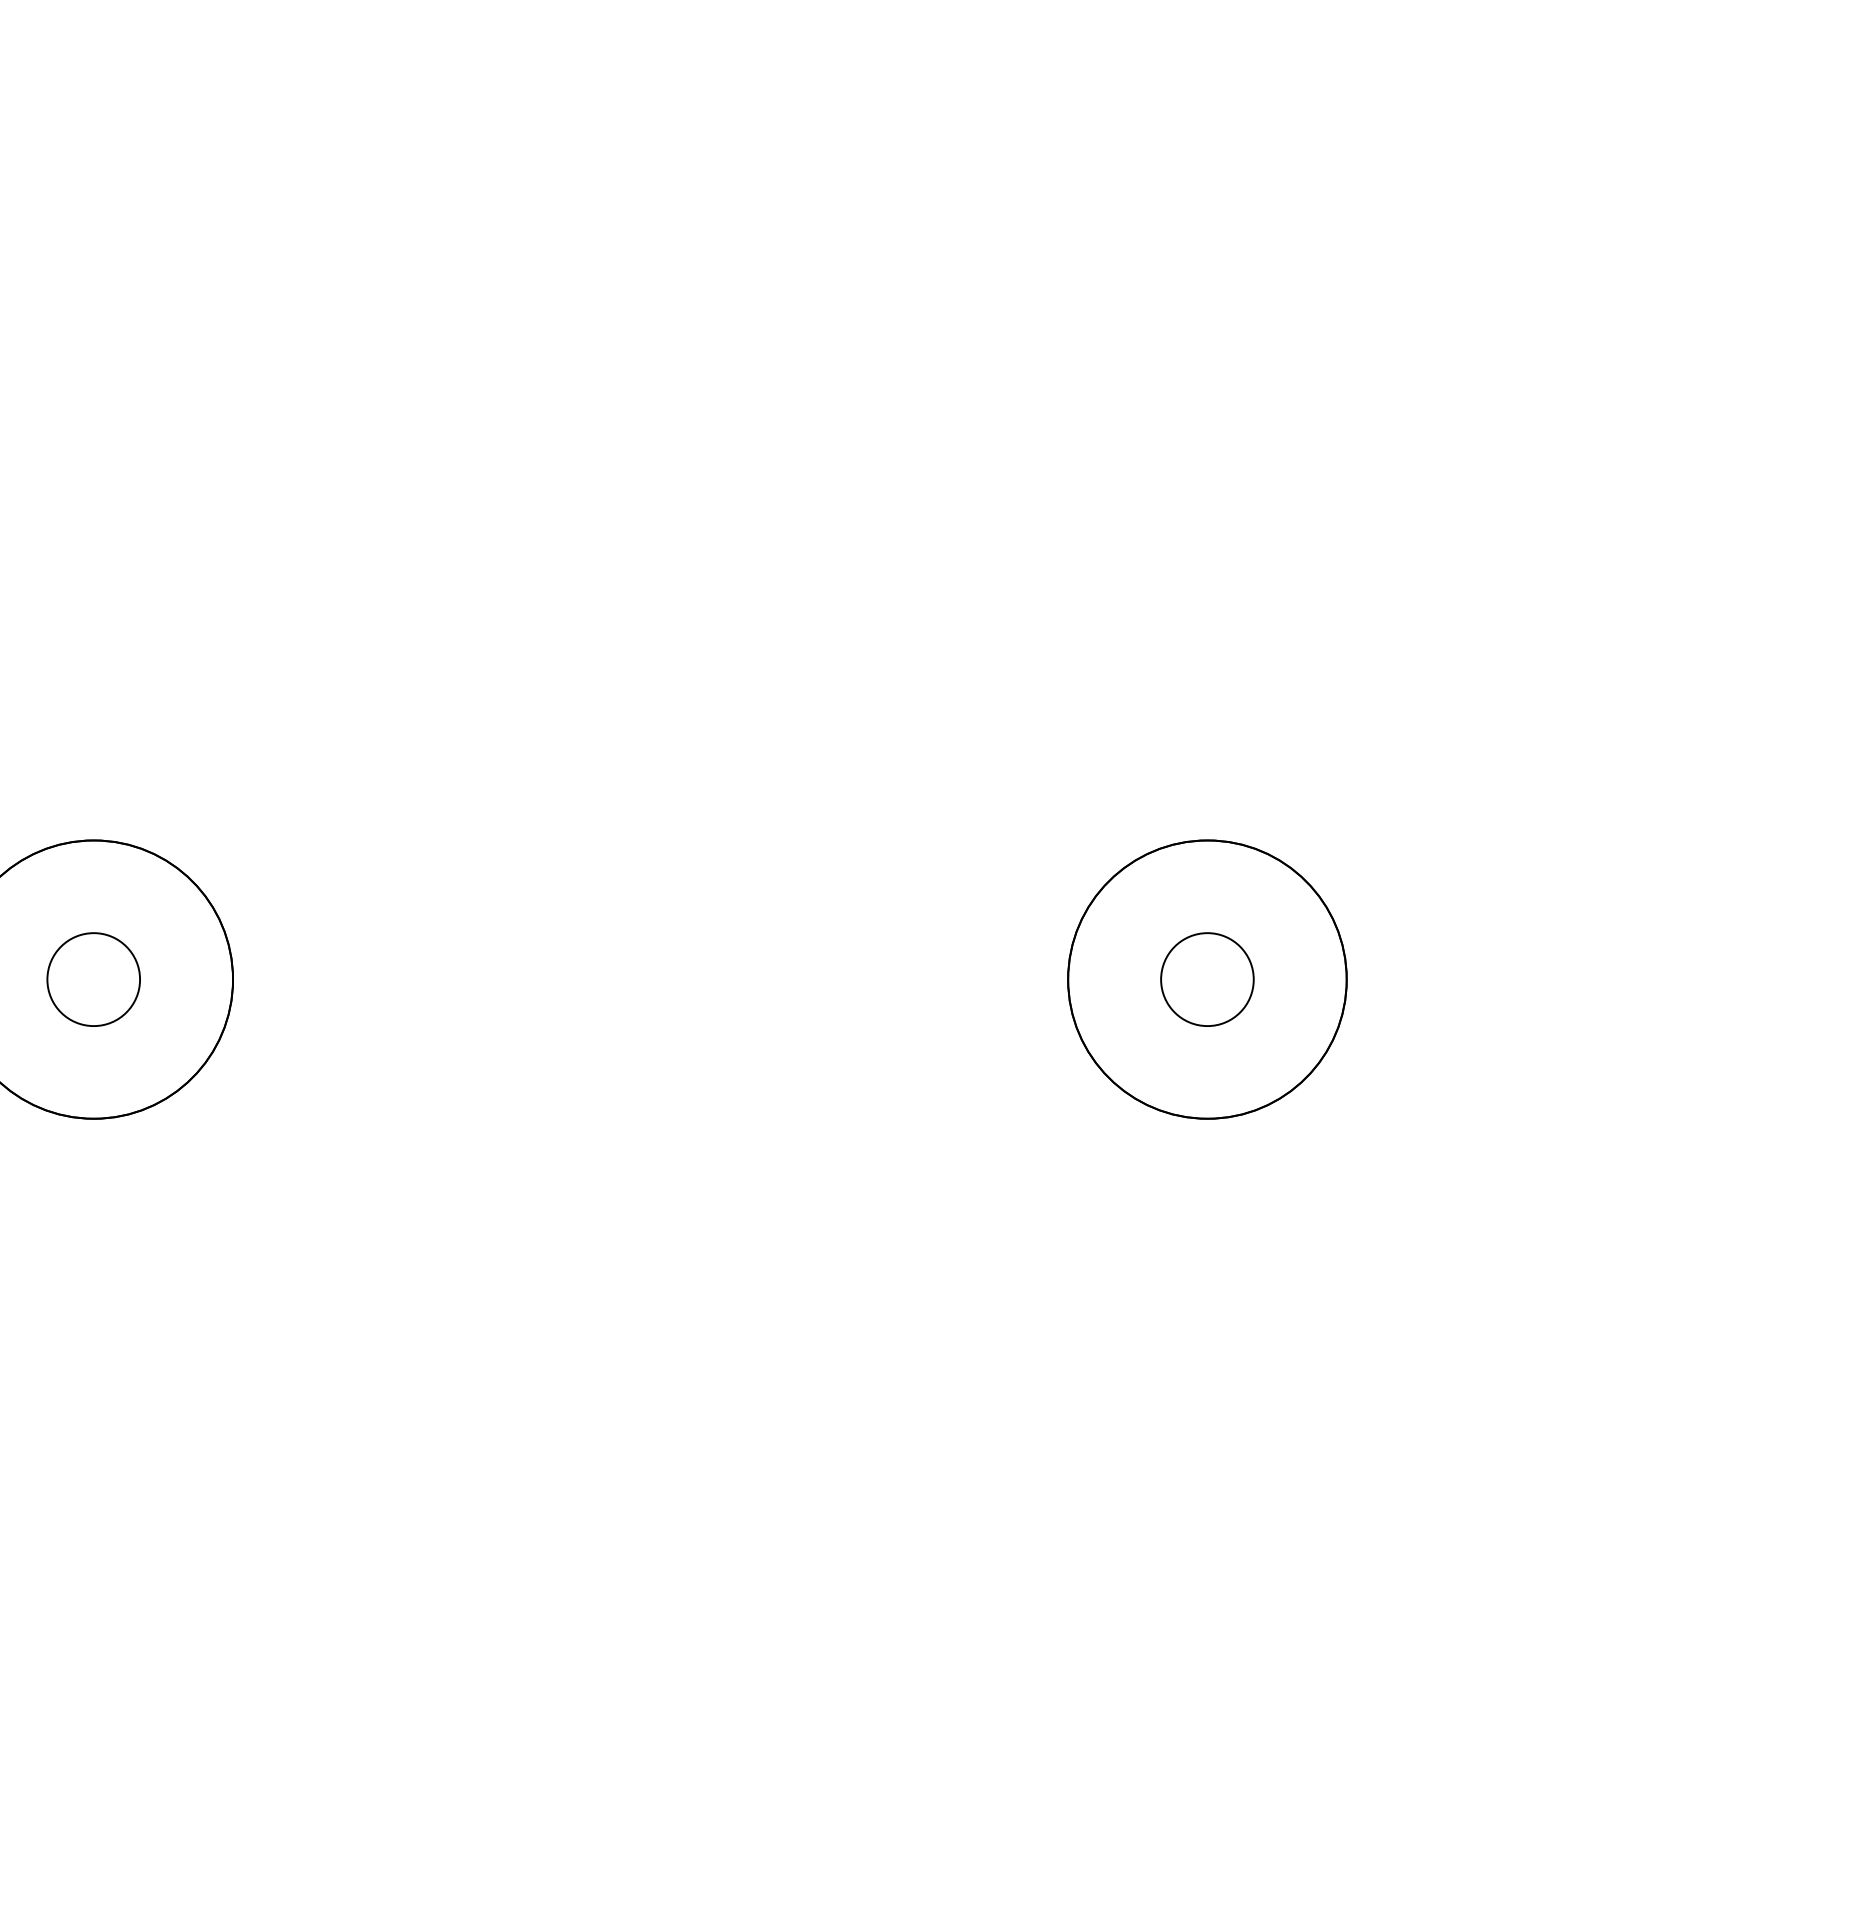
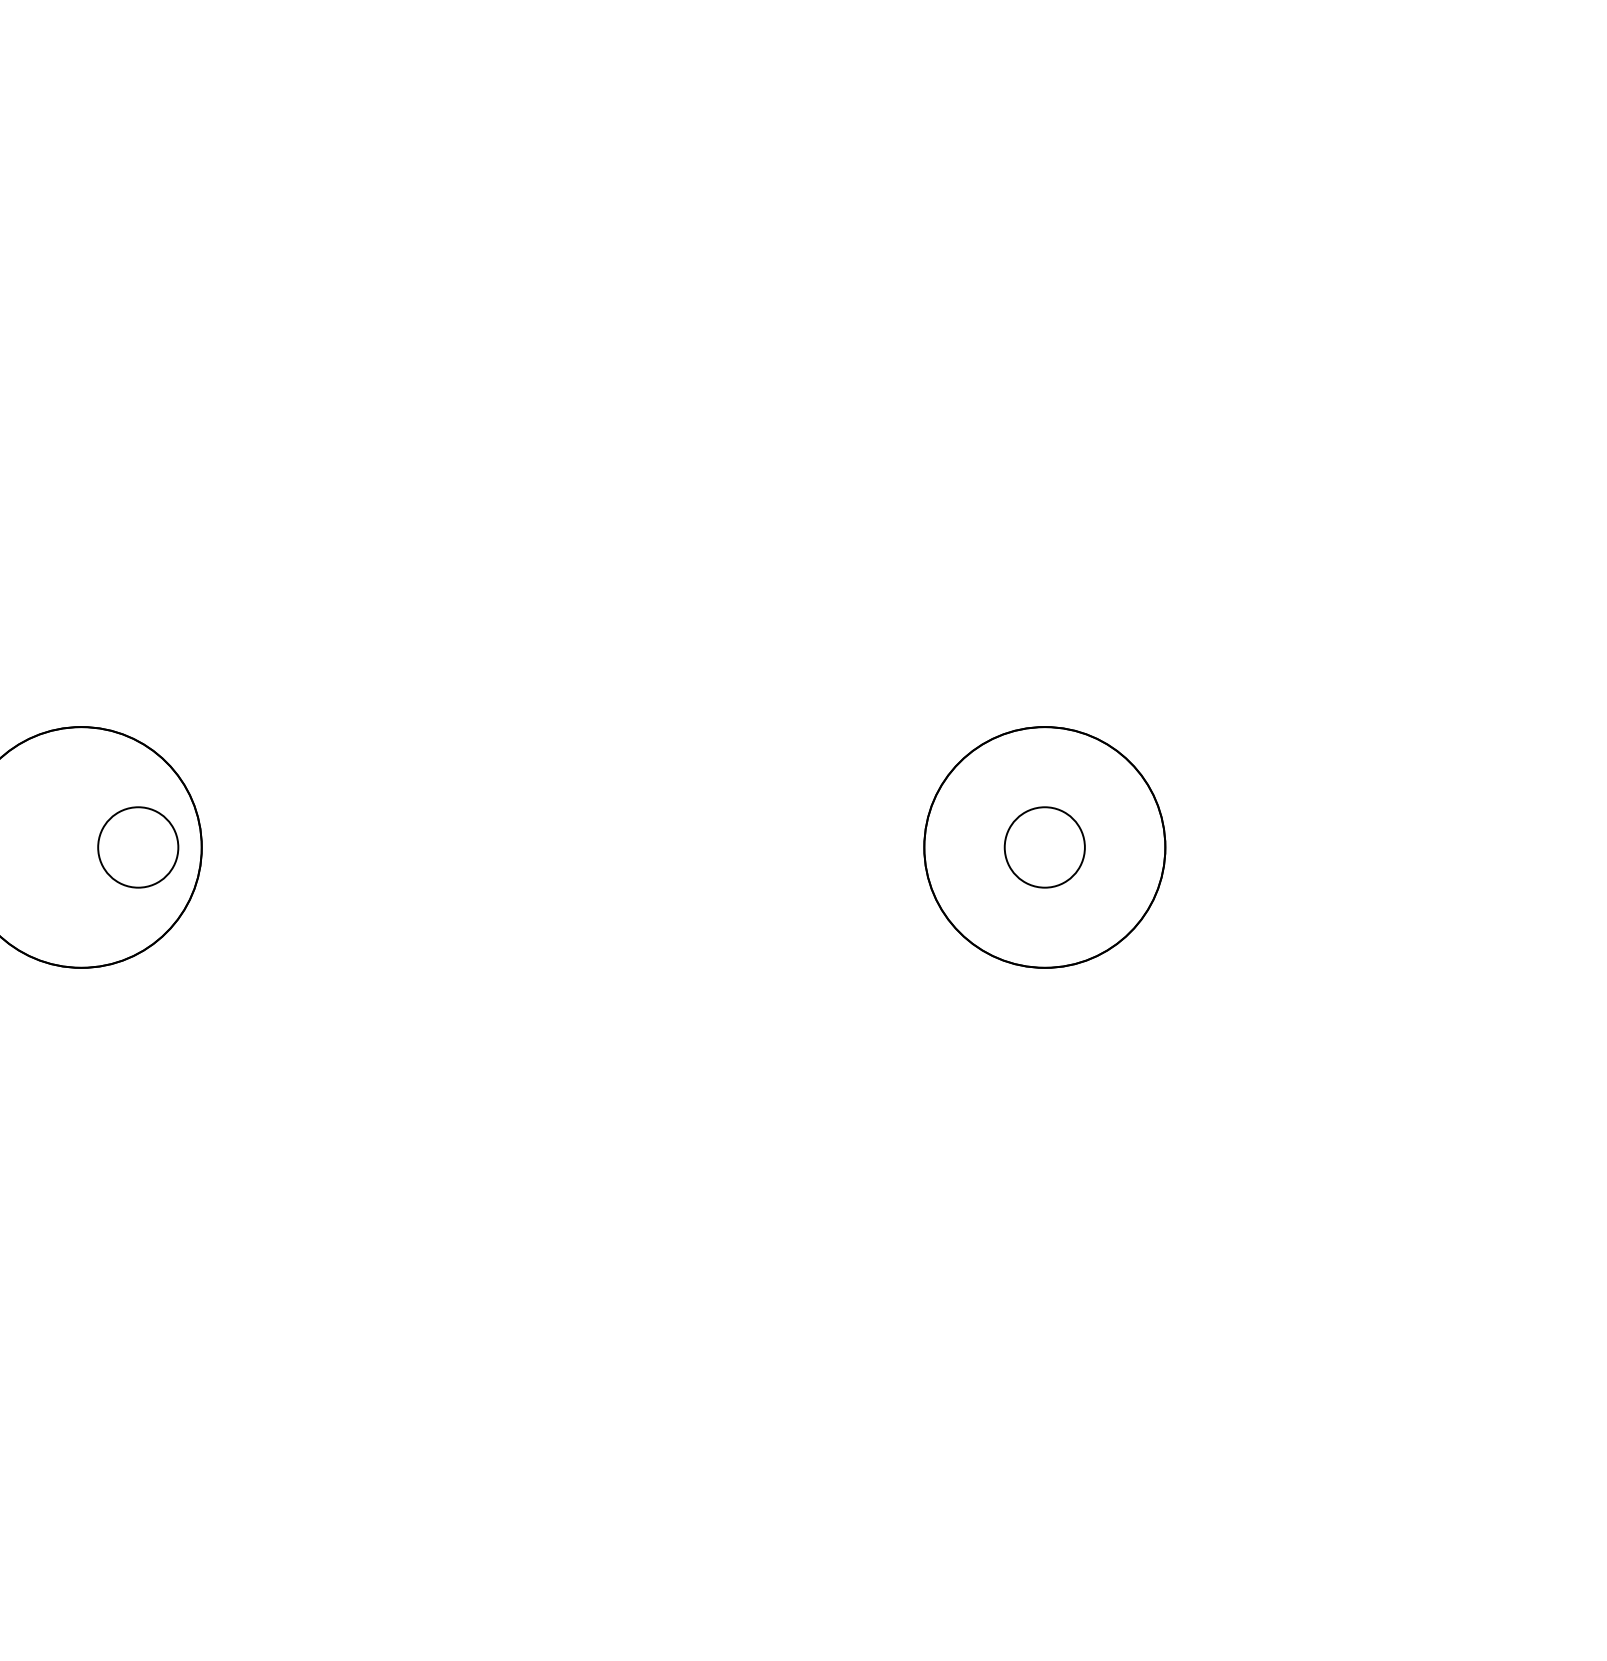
part: (94, 979) -> (138, 847), moved

